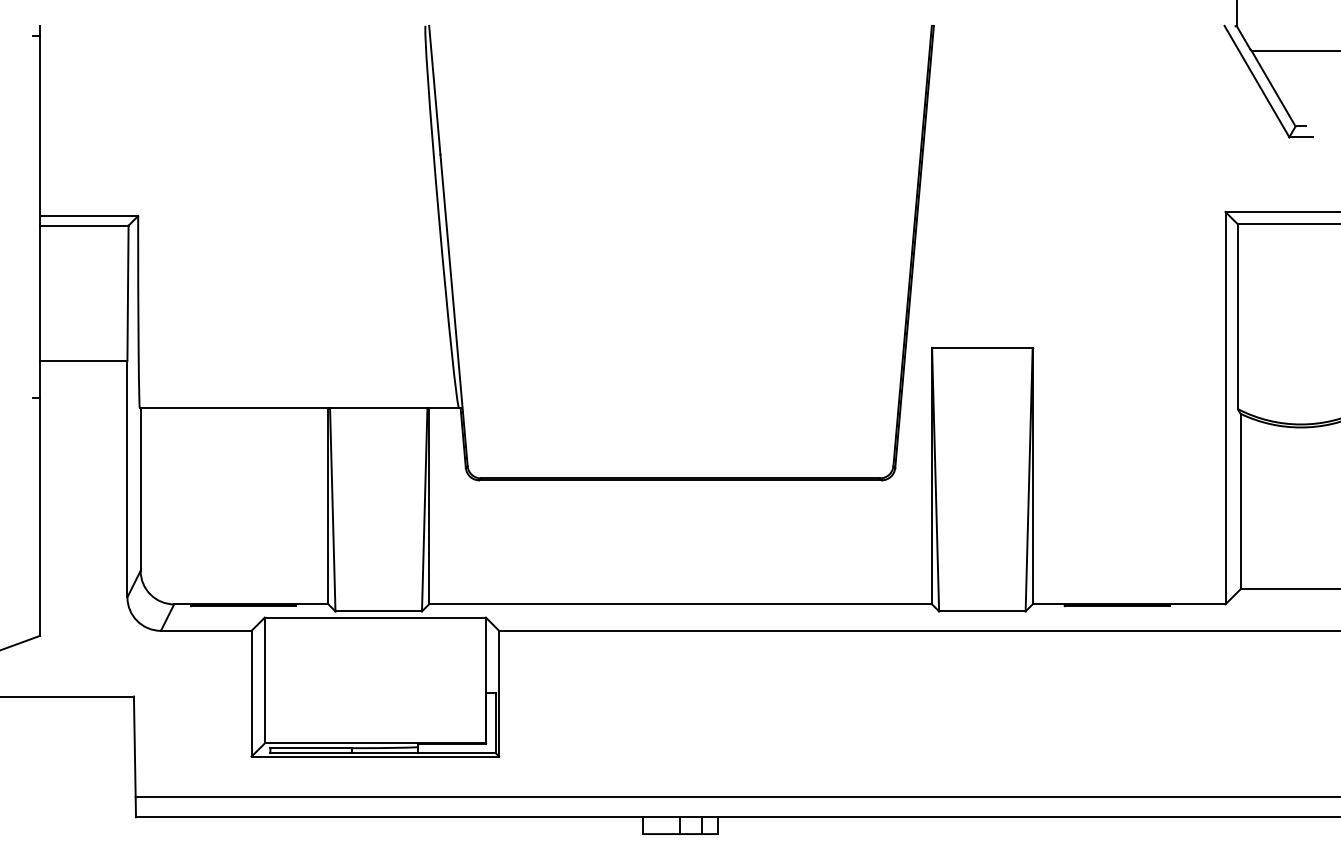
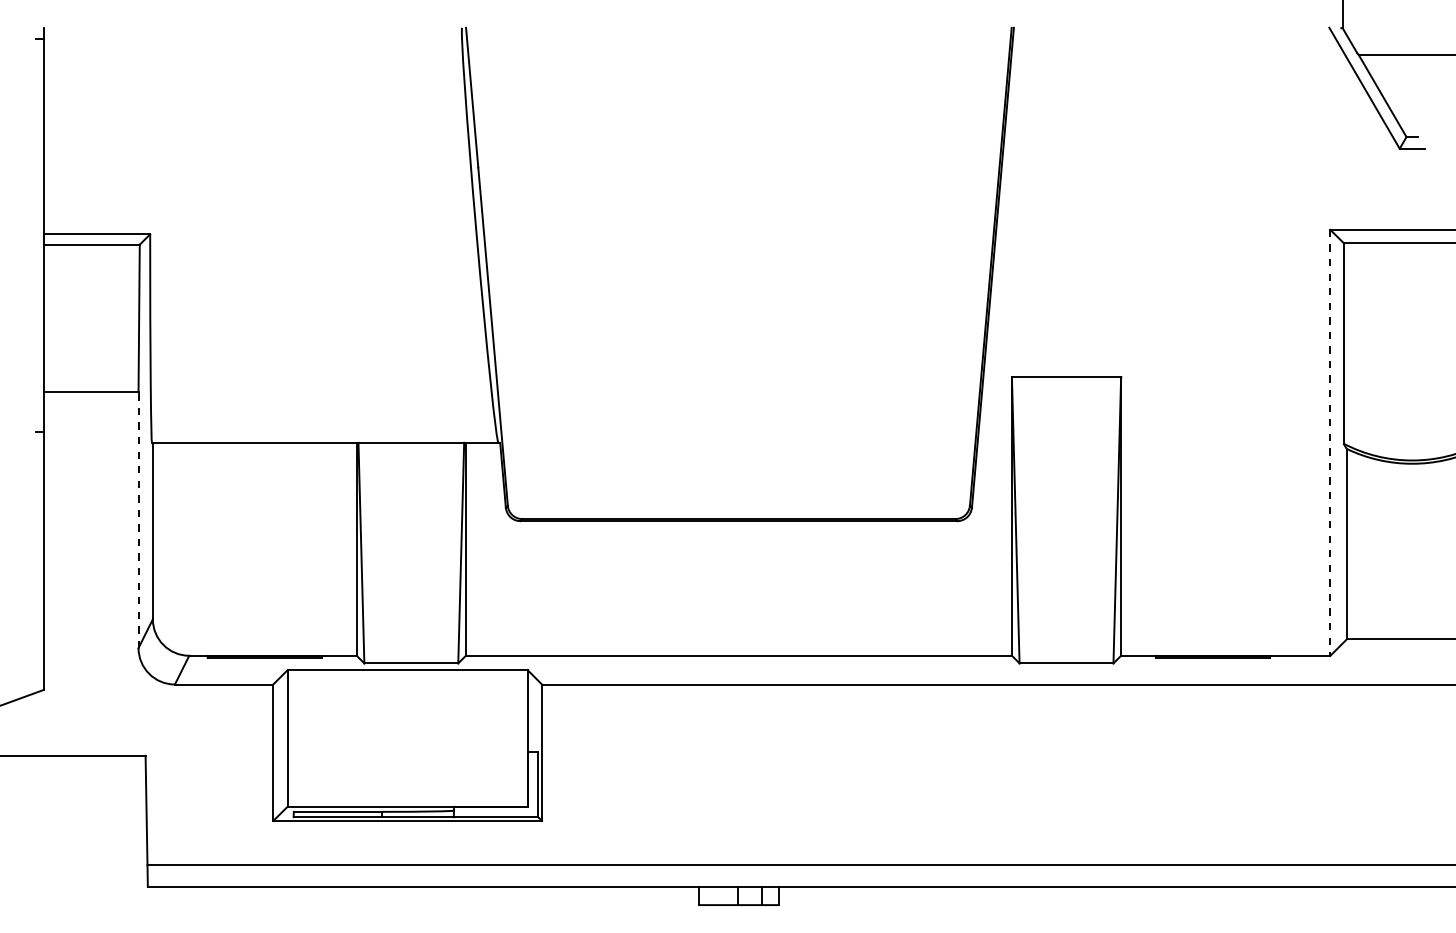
line: (1225, 407) -> (1330, 442), solid -> dashed
line: (127, 478) -> (138, 519), solid -> dashed

